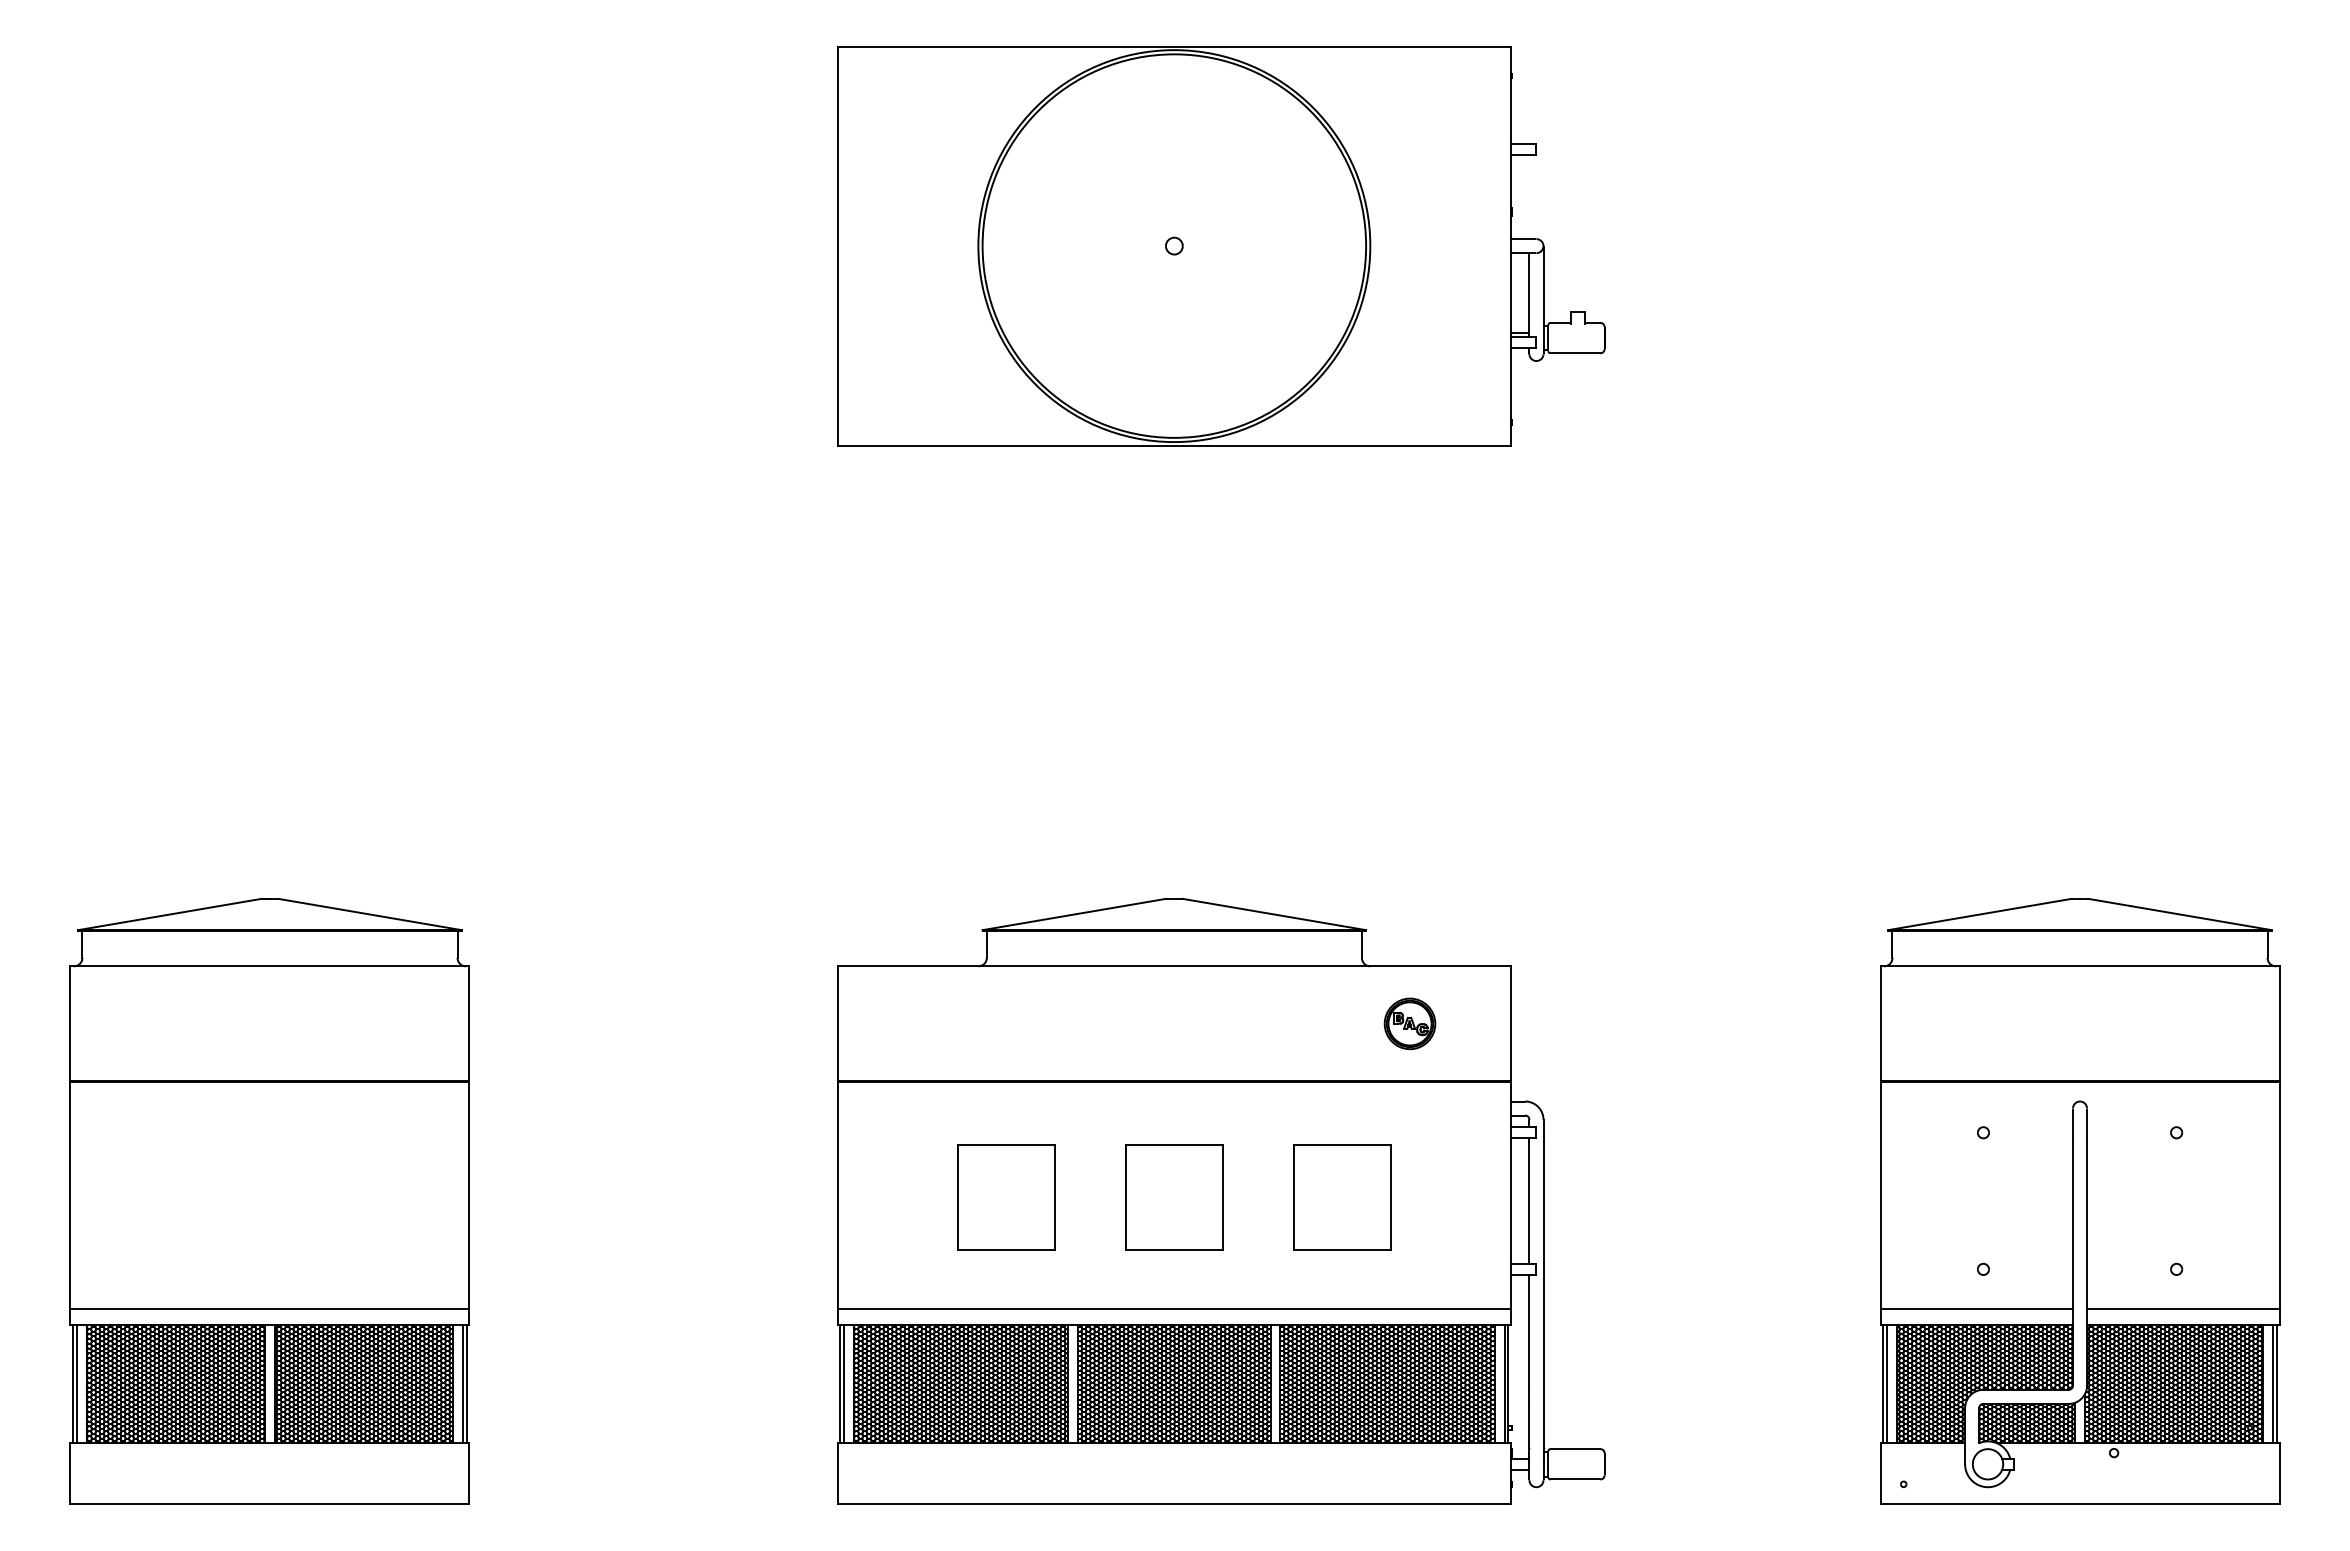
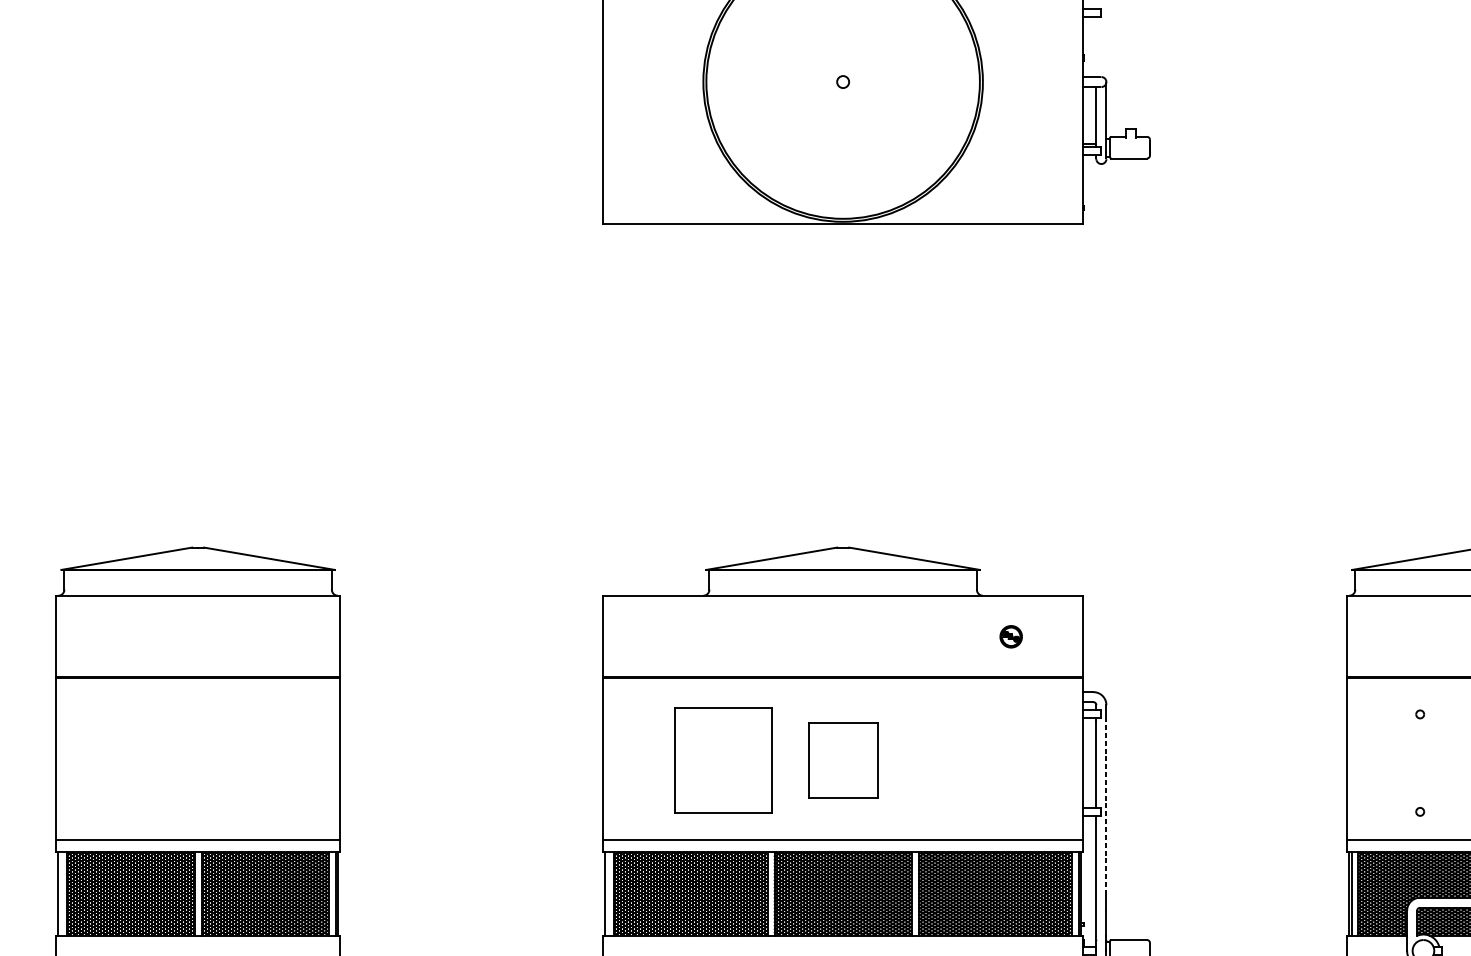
part: (1409, 1023) -> (1010, 636), size x0.6
part: (1006, 1197) -> (723, 760), size x1.4
part: (1342, 1197) -> (963, 760), removed
line: (1543, 1263) -> (1106, 807), solid -> dashed
line: (77, 1384) -> (60, 893), removed
line: (844, 1384) -> (607, 893), removed

